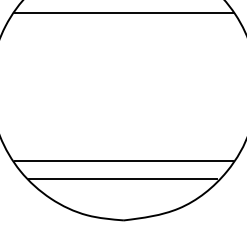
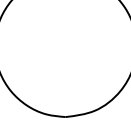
line: (123, 14) -> (65, 7), removed
line: (123, 160) -> (65, 85), removed
line: (123, 179) -> (65, 95), removed

